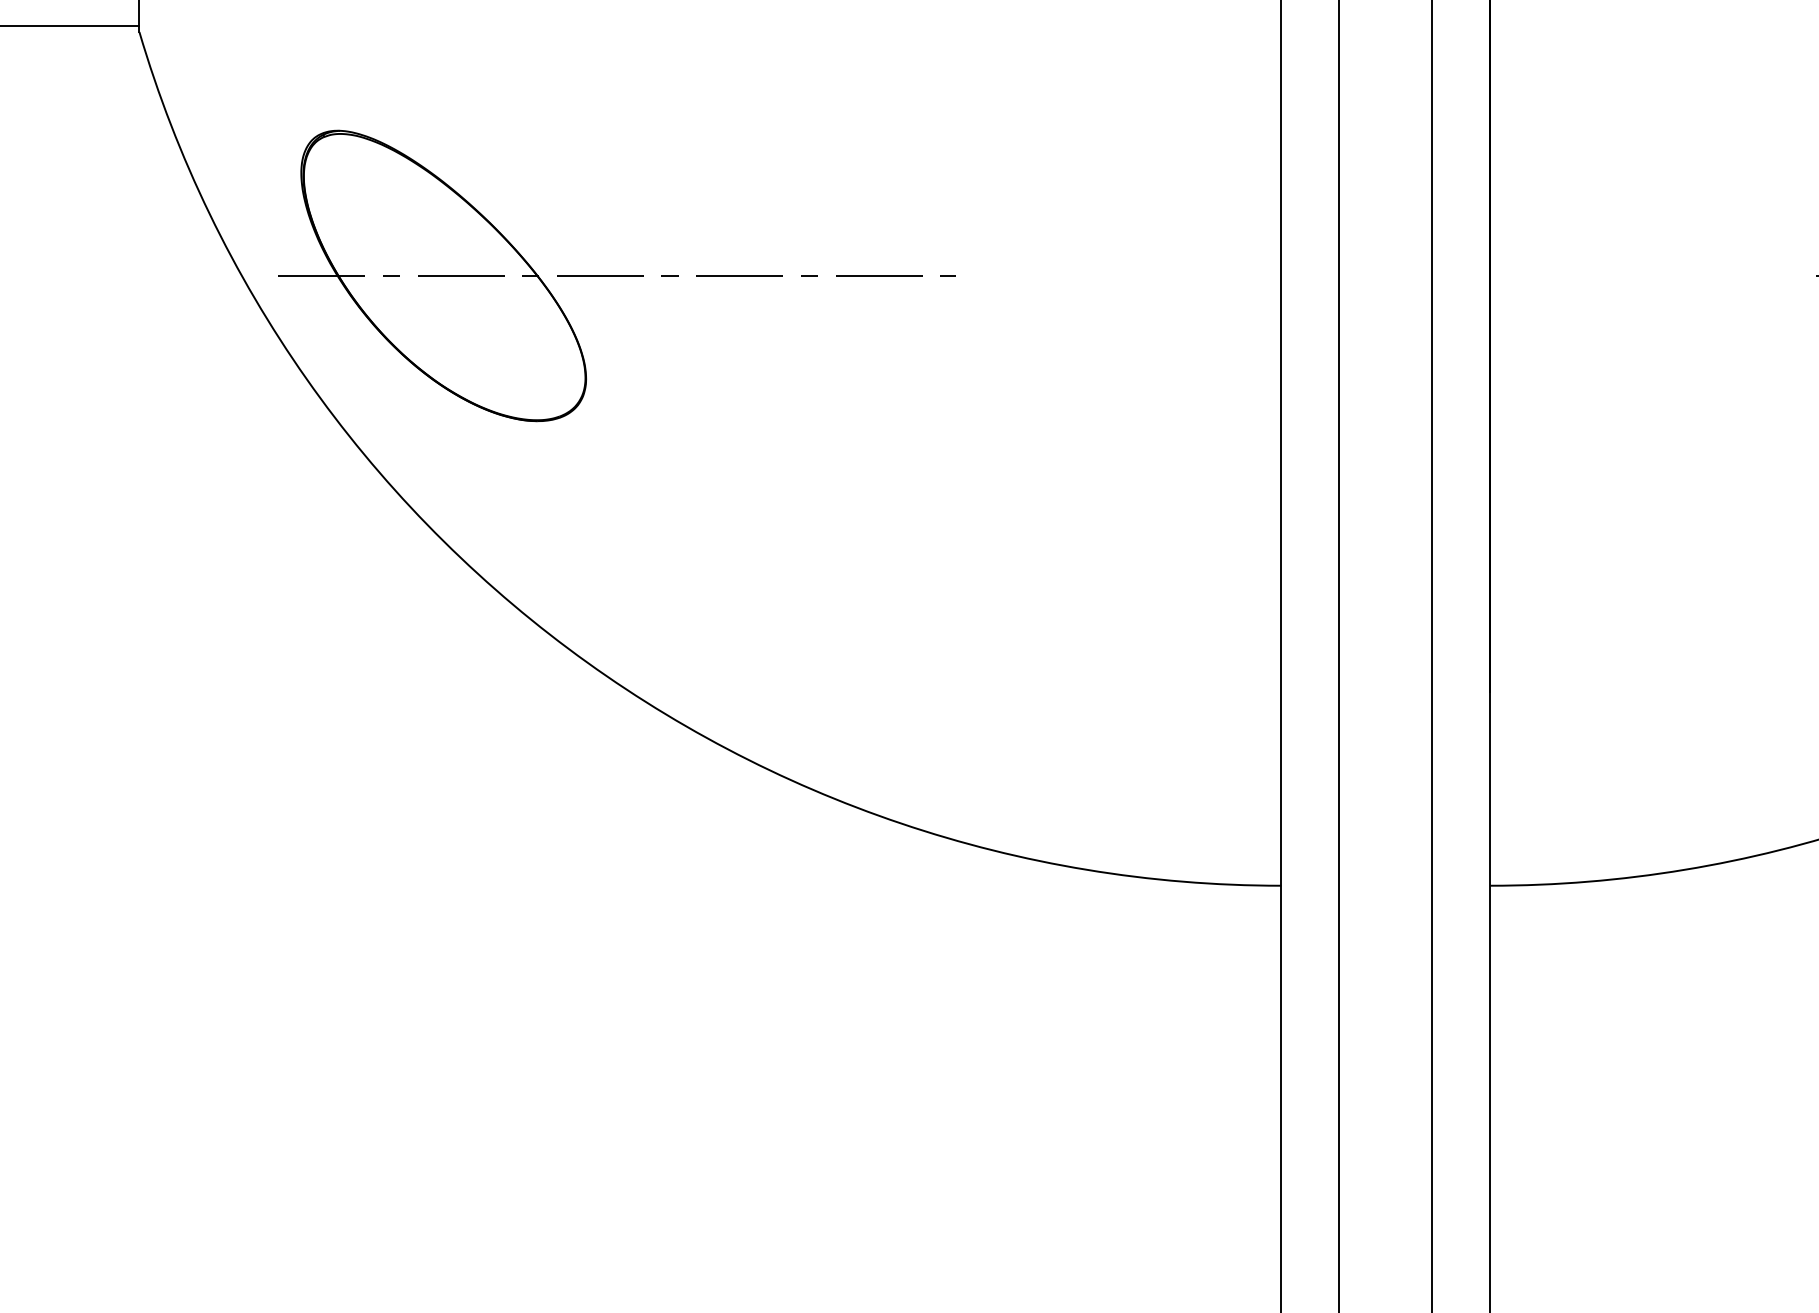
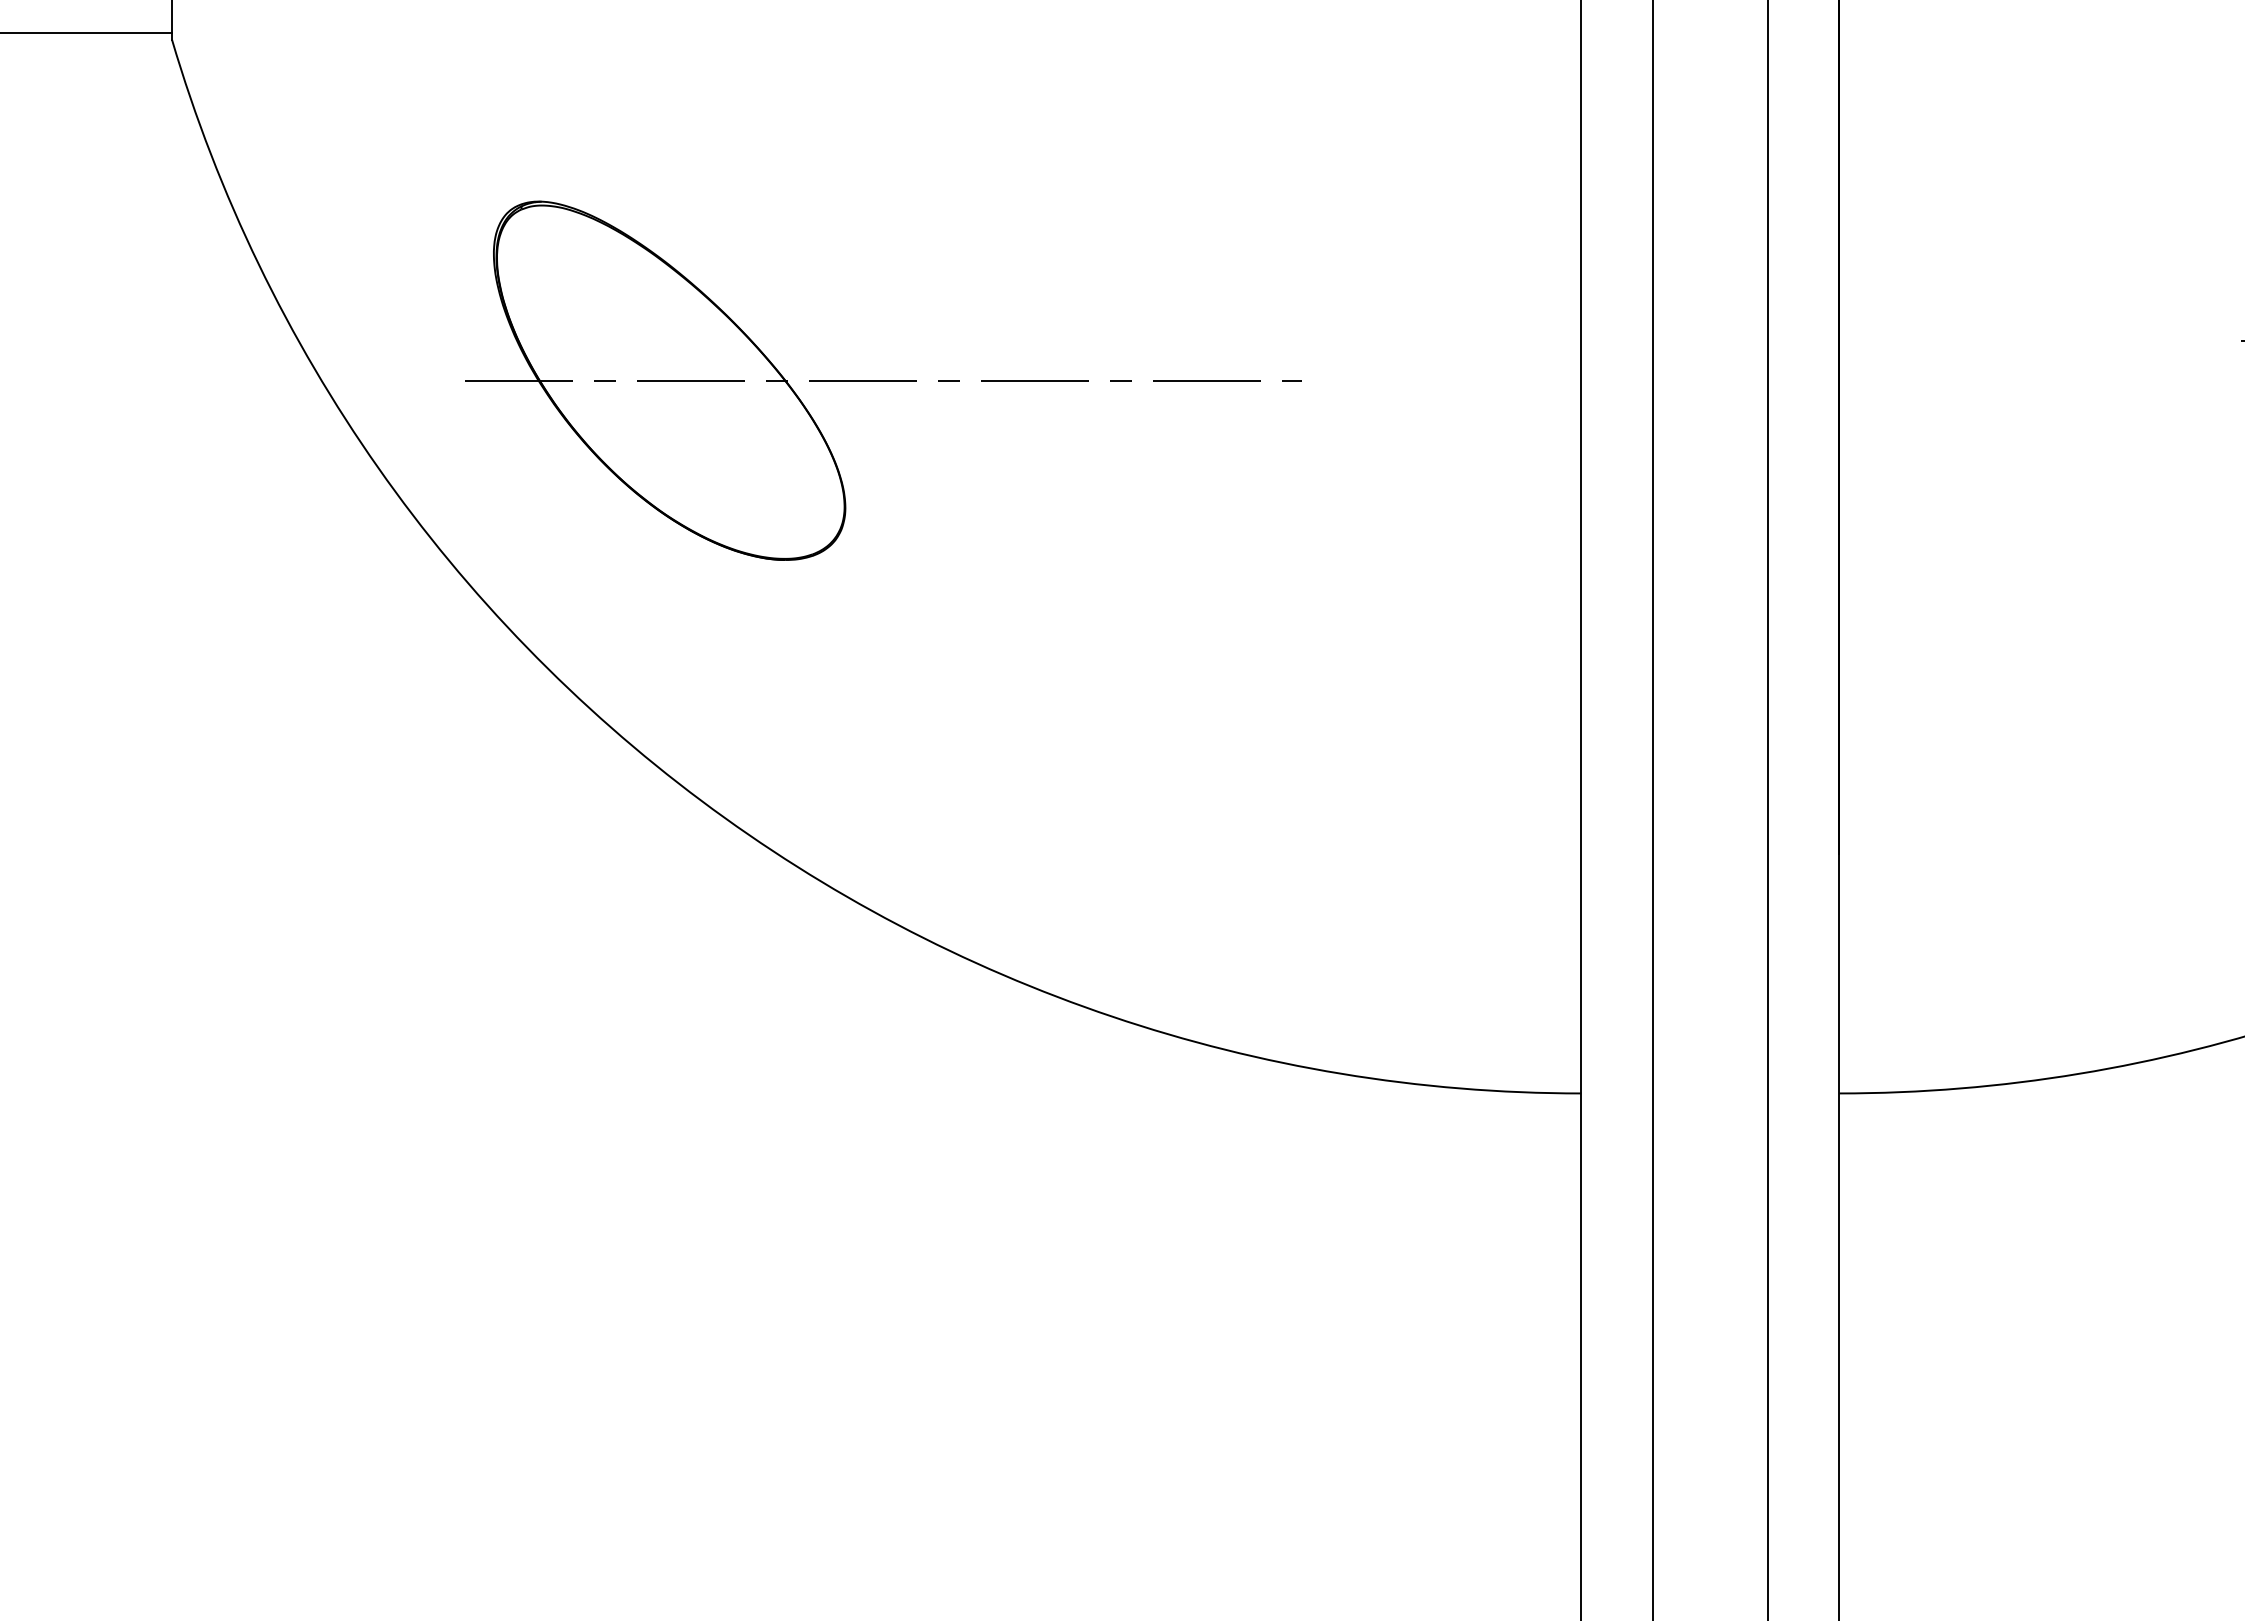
part: (617, 275) -> (883, 380), moved

